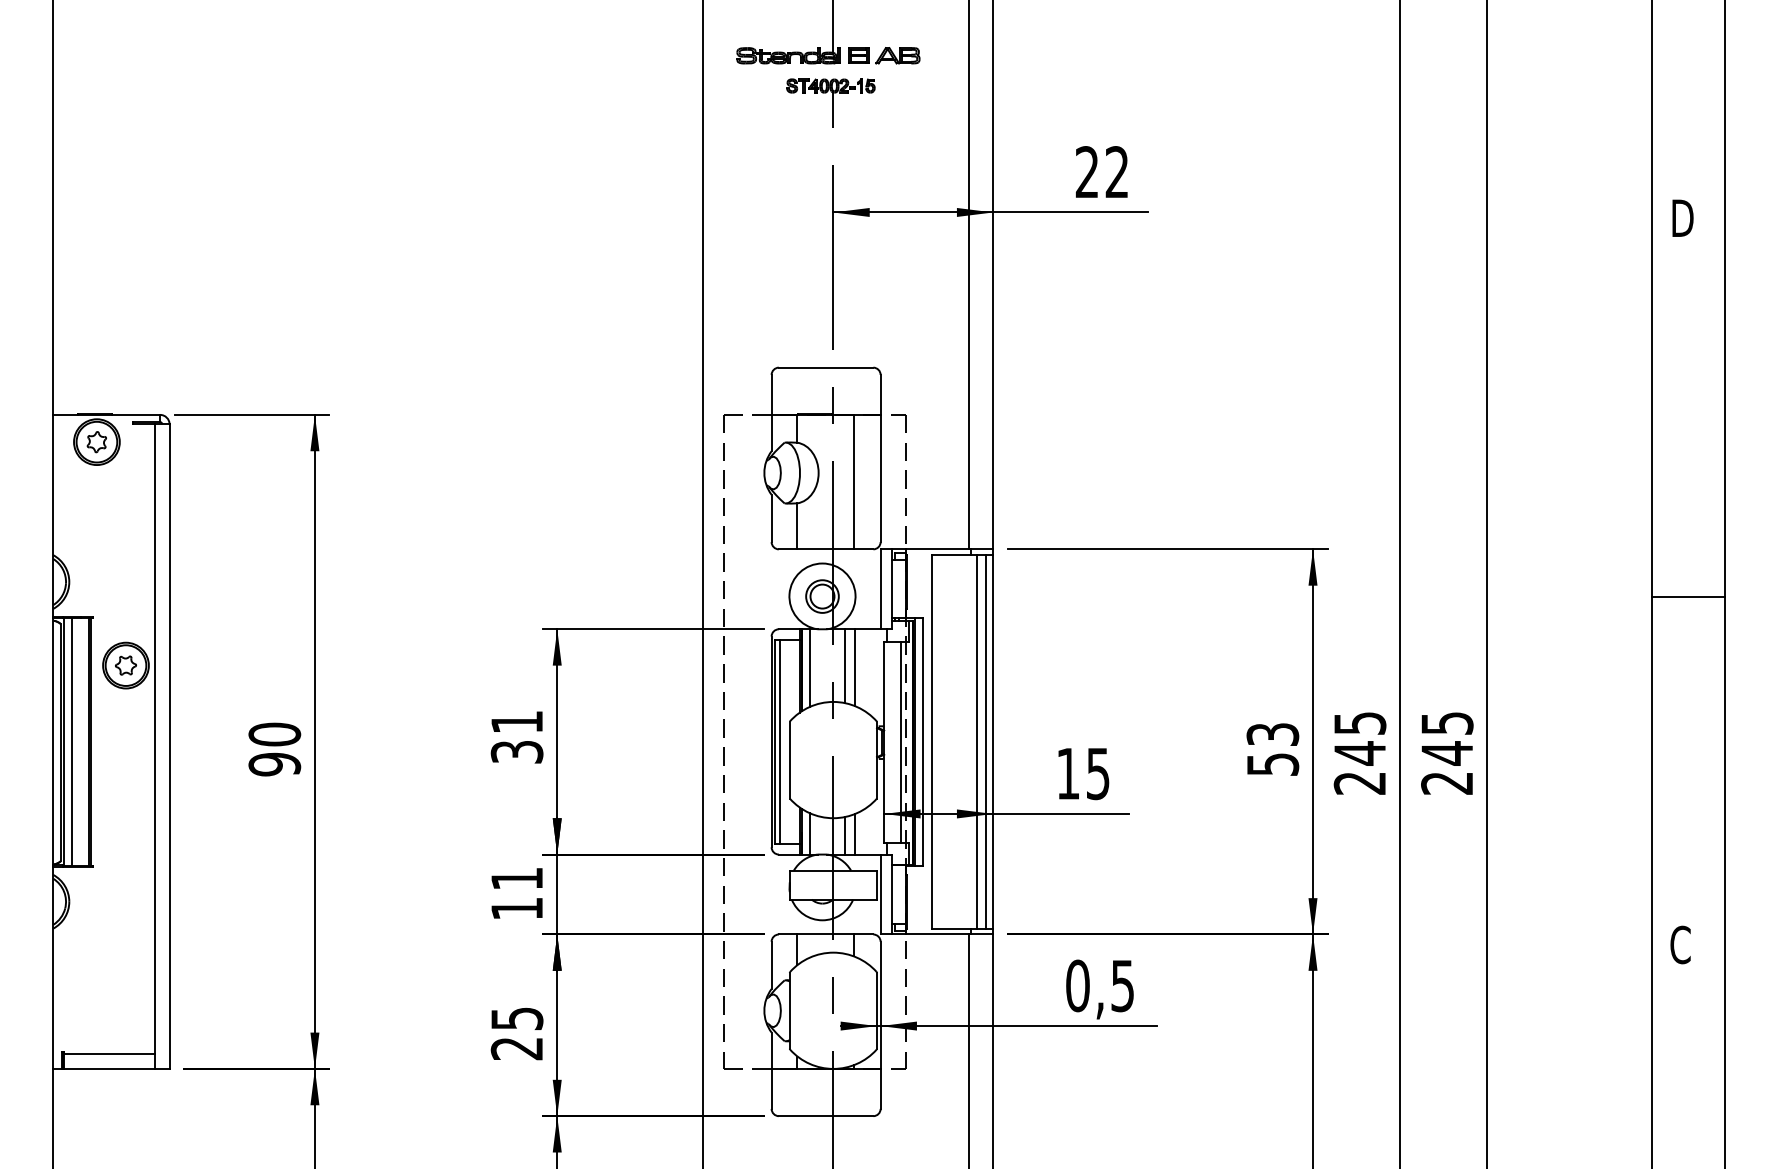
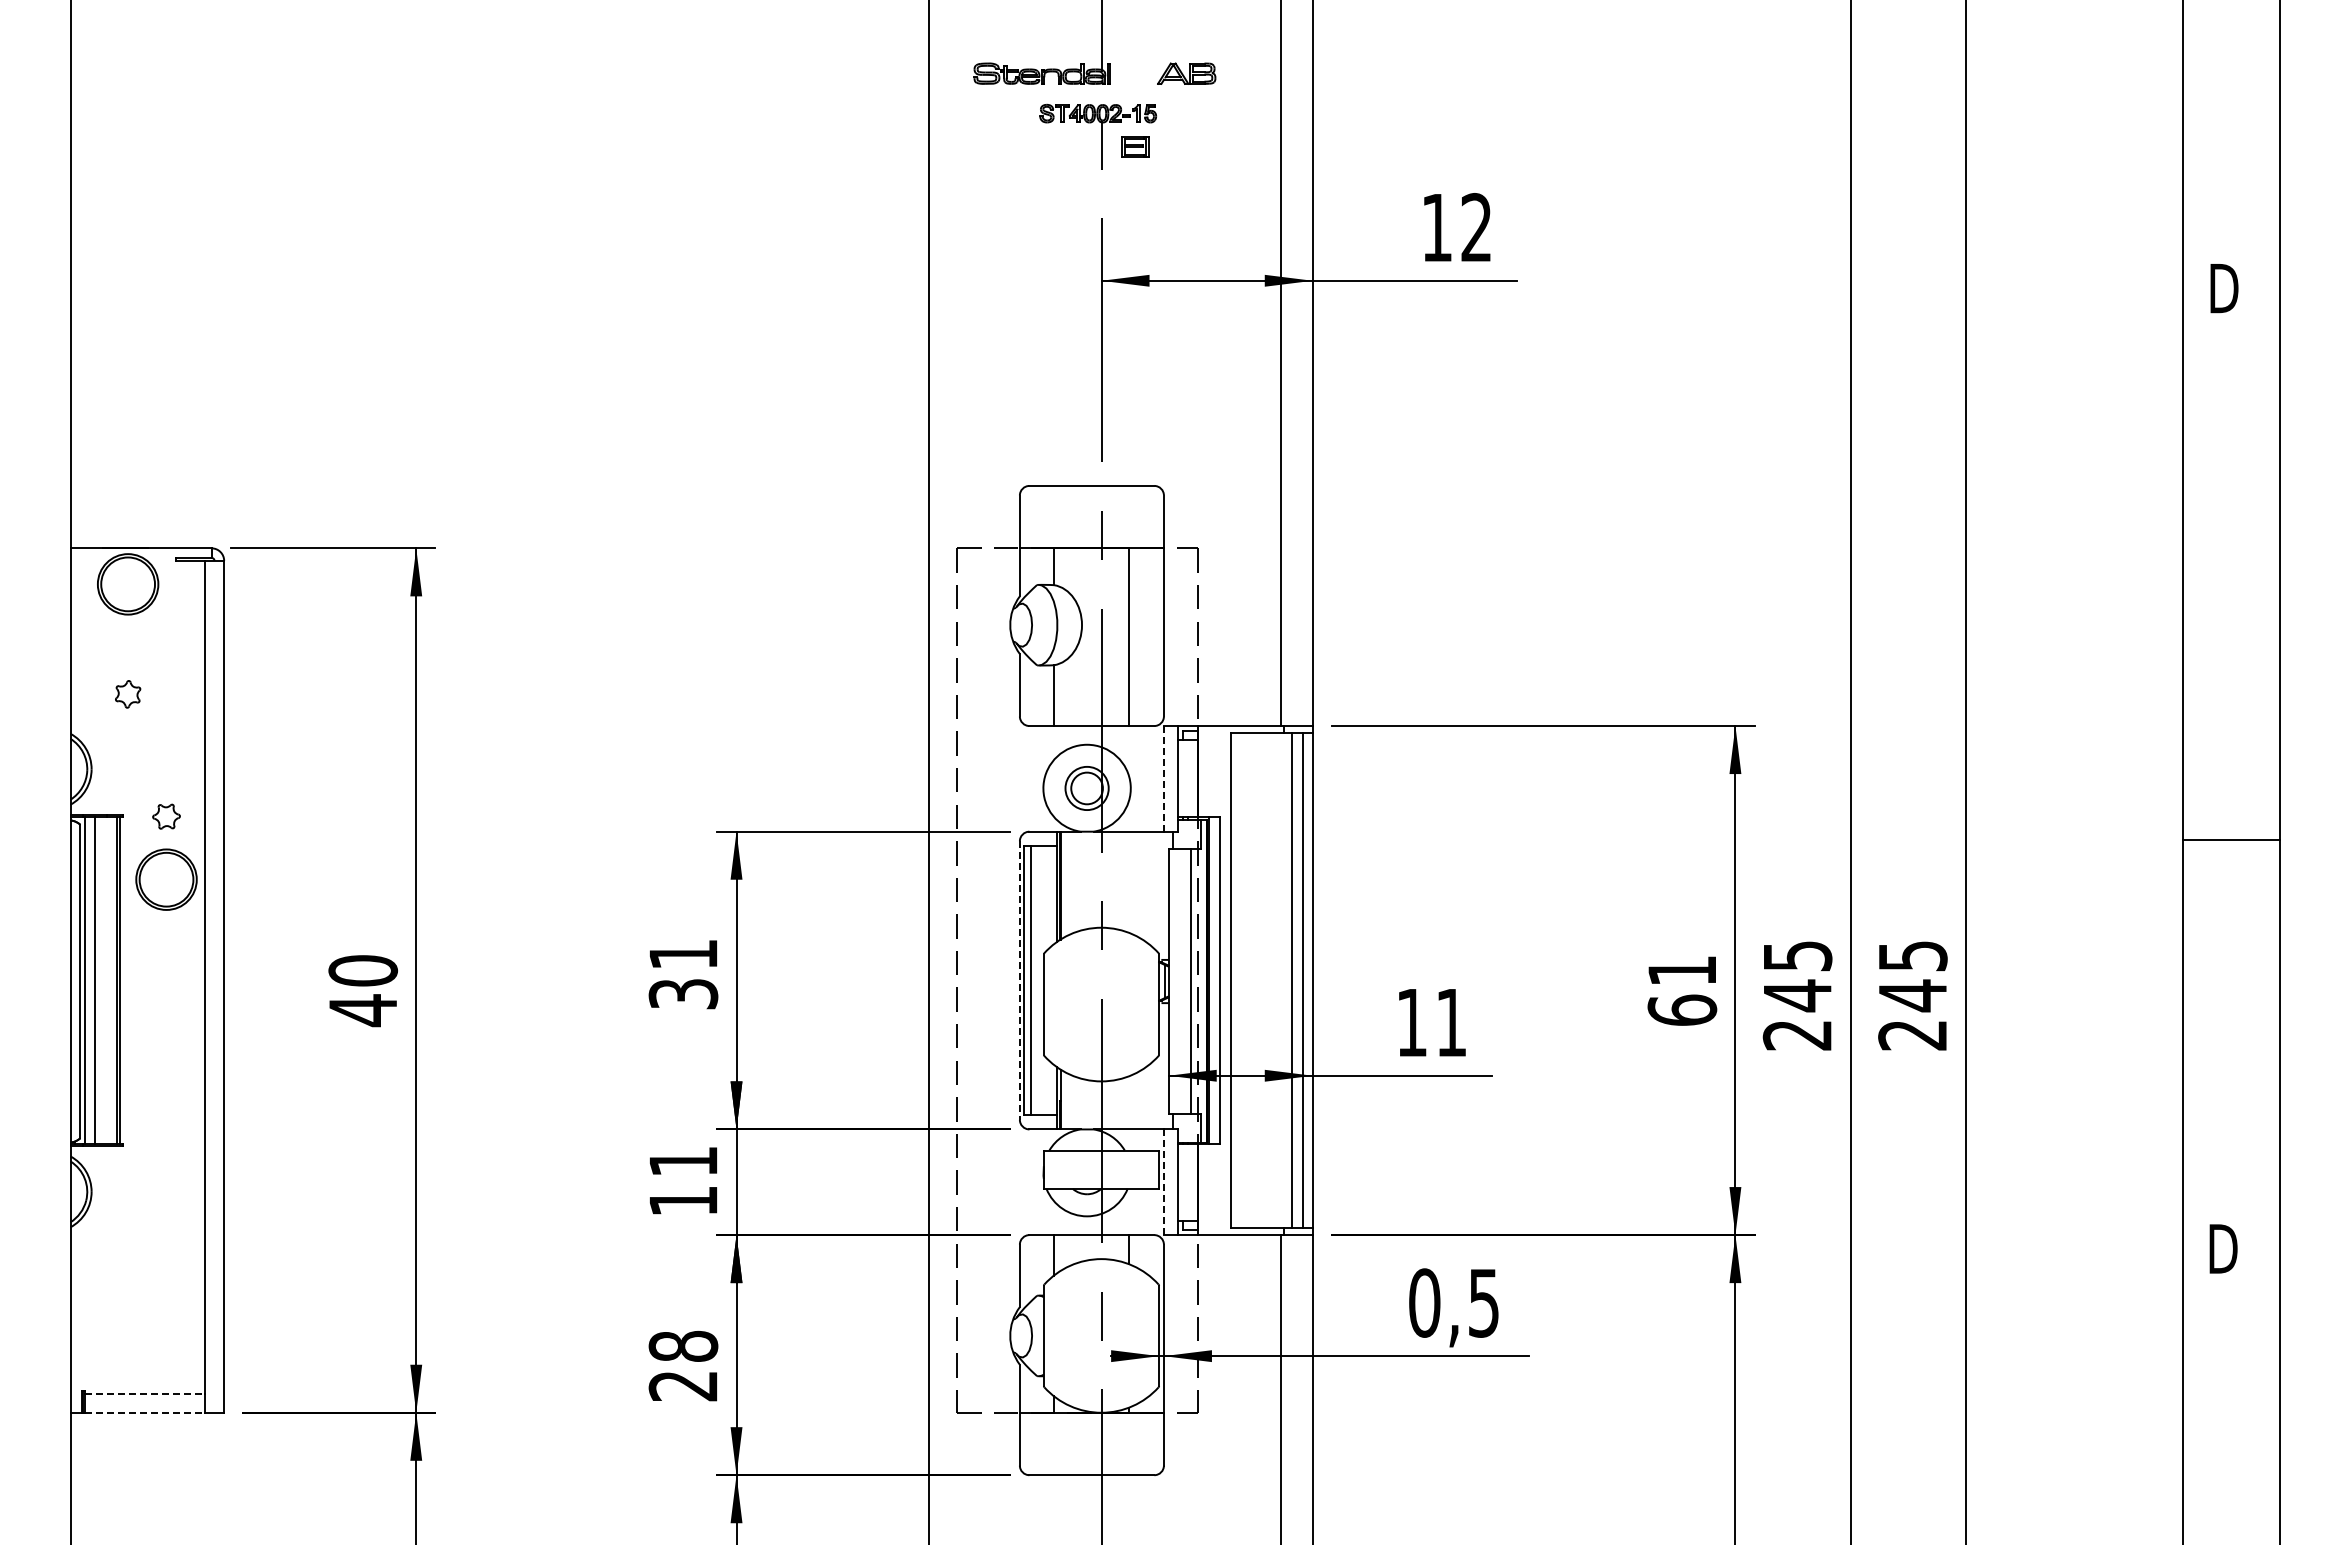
part: (859, 55) -> (1135, 146), moved
text: (1086, 172) -> (1436, 227), 22 -> 12
part: (97, 442) -> (128, 694), moved
line: (880, 589) -> (1163, 778), solid -> dashed
line: (1688, 596) -> (2231, 840), moved
part: (125, 665) -> (166, 816), moved
line: (844, 666) -> (1116, 880), removed
line: (809, 667) -> (1070, 882), removed
line: (855, 667) -> (1130, 882), removed
line: (771, 742) -> (1019, 981), solid -> dashed
text: (1272, 749) -> (1682, 990), 53 -> 61
text: (275, 764) -> (363, 1010), 90 -> 40
text: (1097, 774) -> (1450, 1023), 15 -> 11
line: (809, 833) -> (1070, 1101), removed
line: (855, 834) -> (1130, 1102), removed
line: (844, 835) -> (1116, 1104), removed
line: (880, 894) -> (1163, 1182), solid -> dashed
text: (1681, 944) -> (2222, 1248), C -> D
text: (517, 1018) -> (683, 1345), 25 -> 28
line: (110, 1054) -> (145, 1393), solid -> dashed
line: (110, 1068) -> (145, 1412), solid -> dashed

